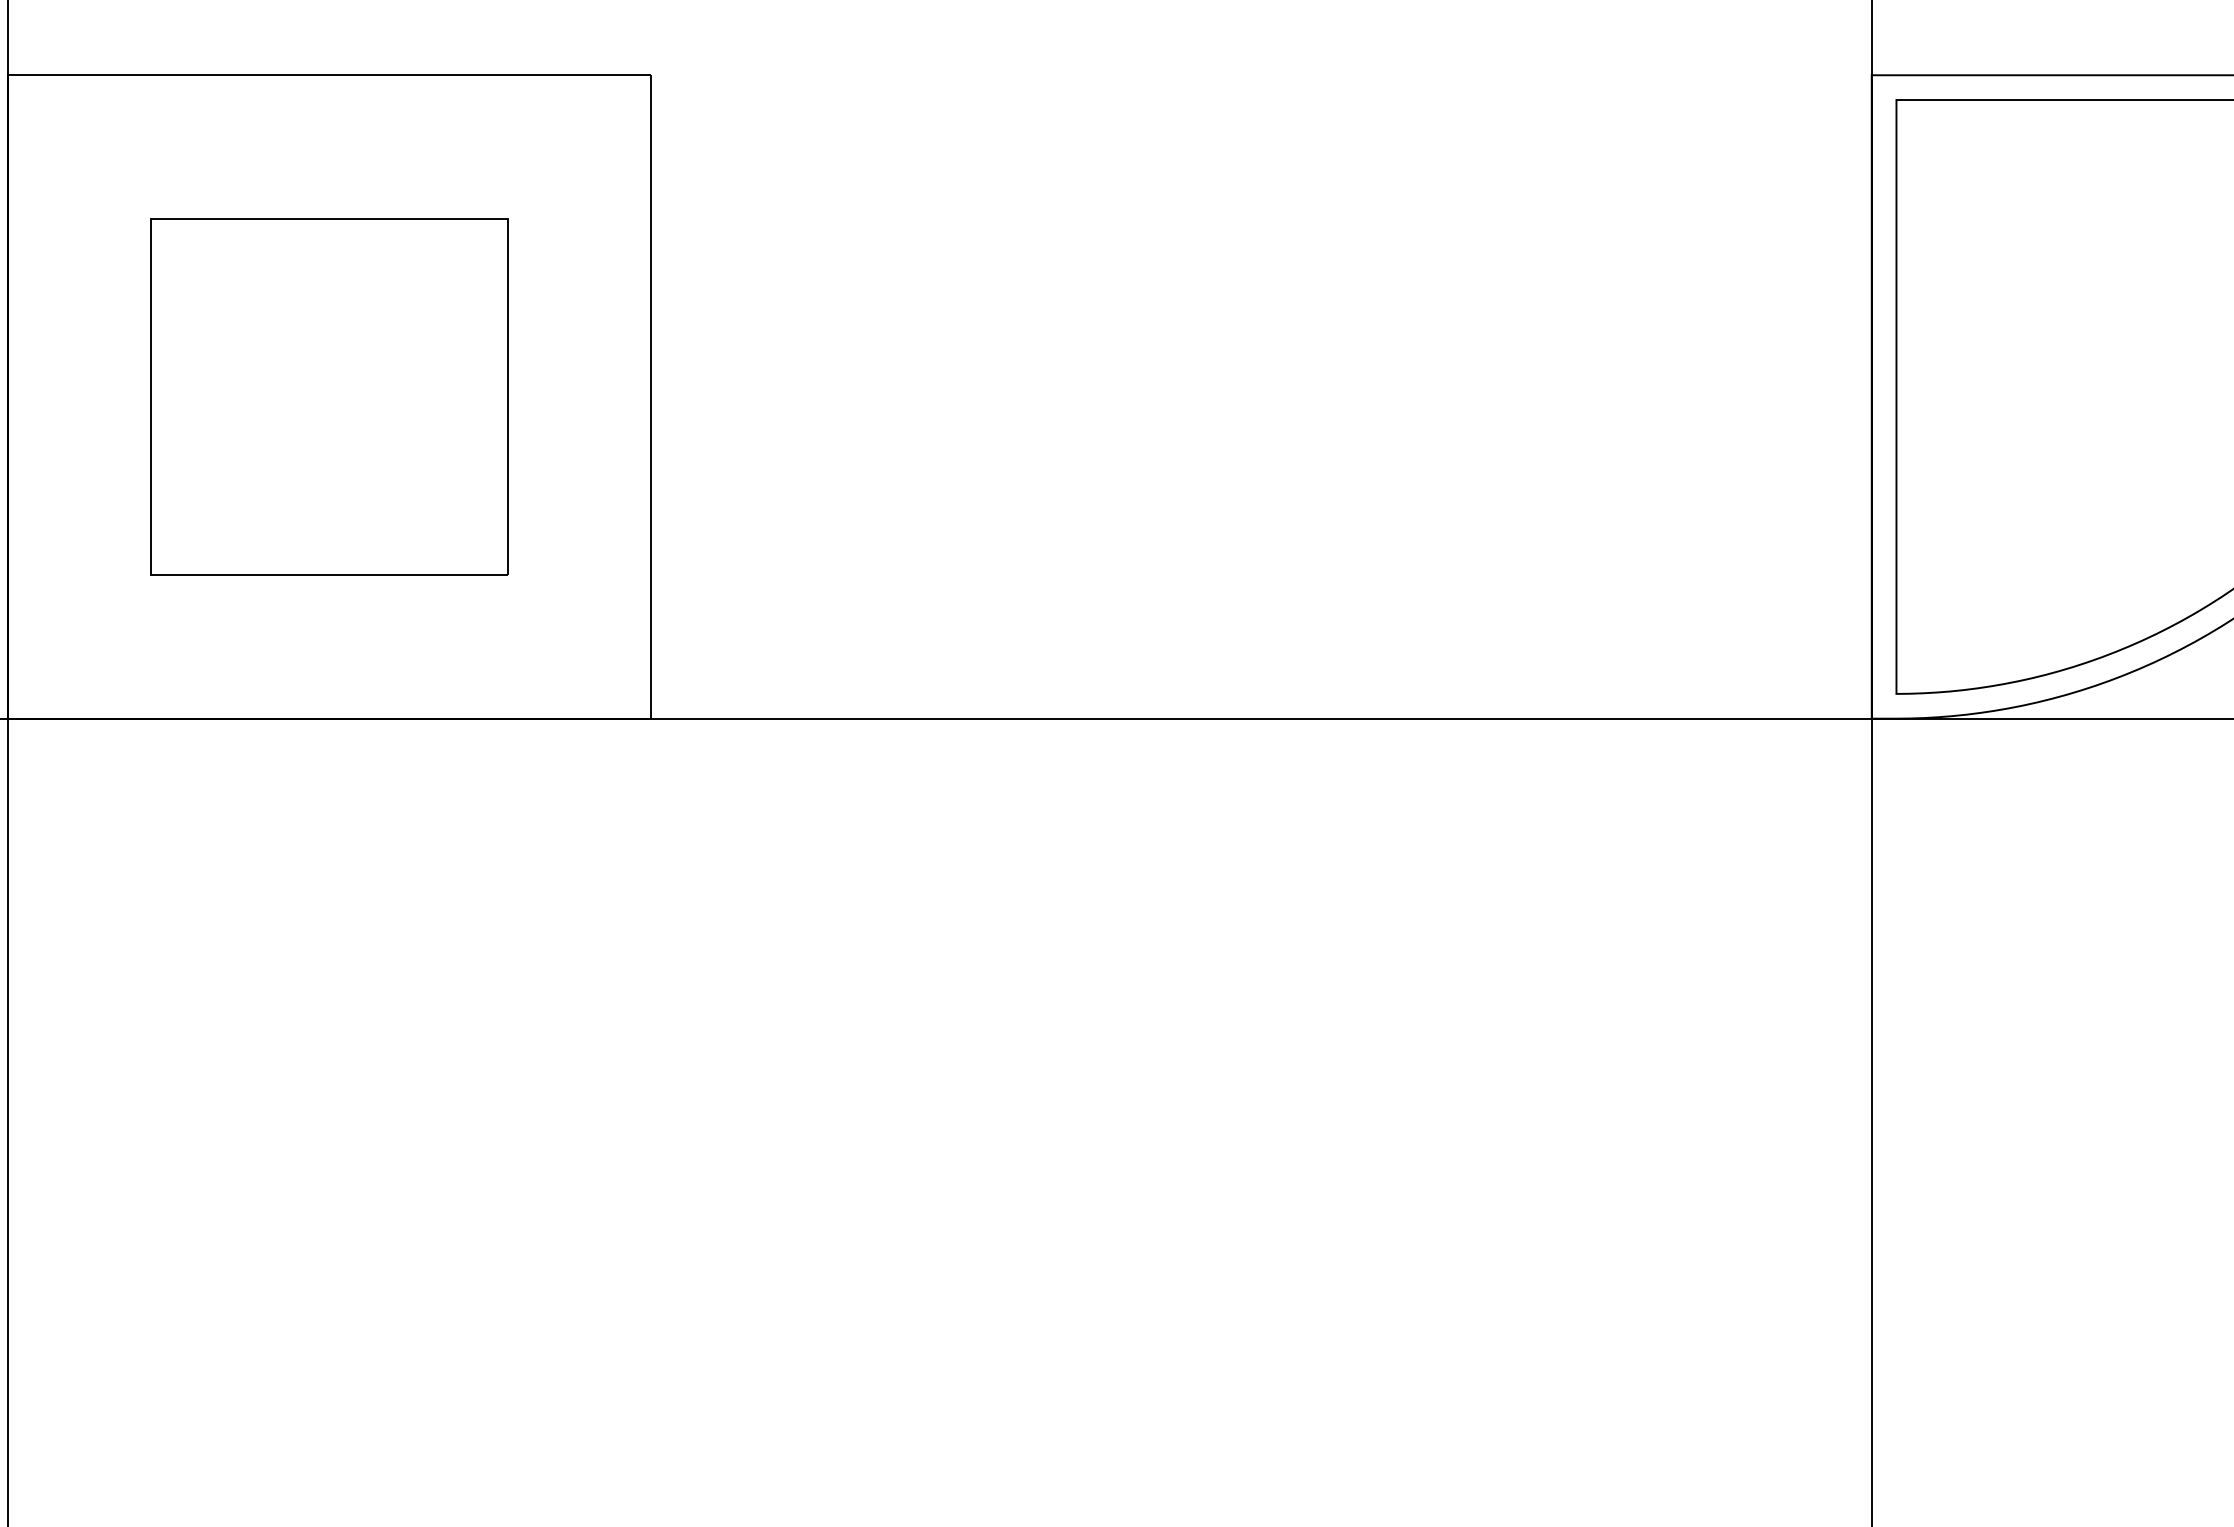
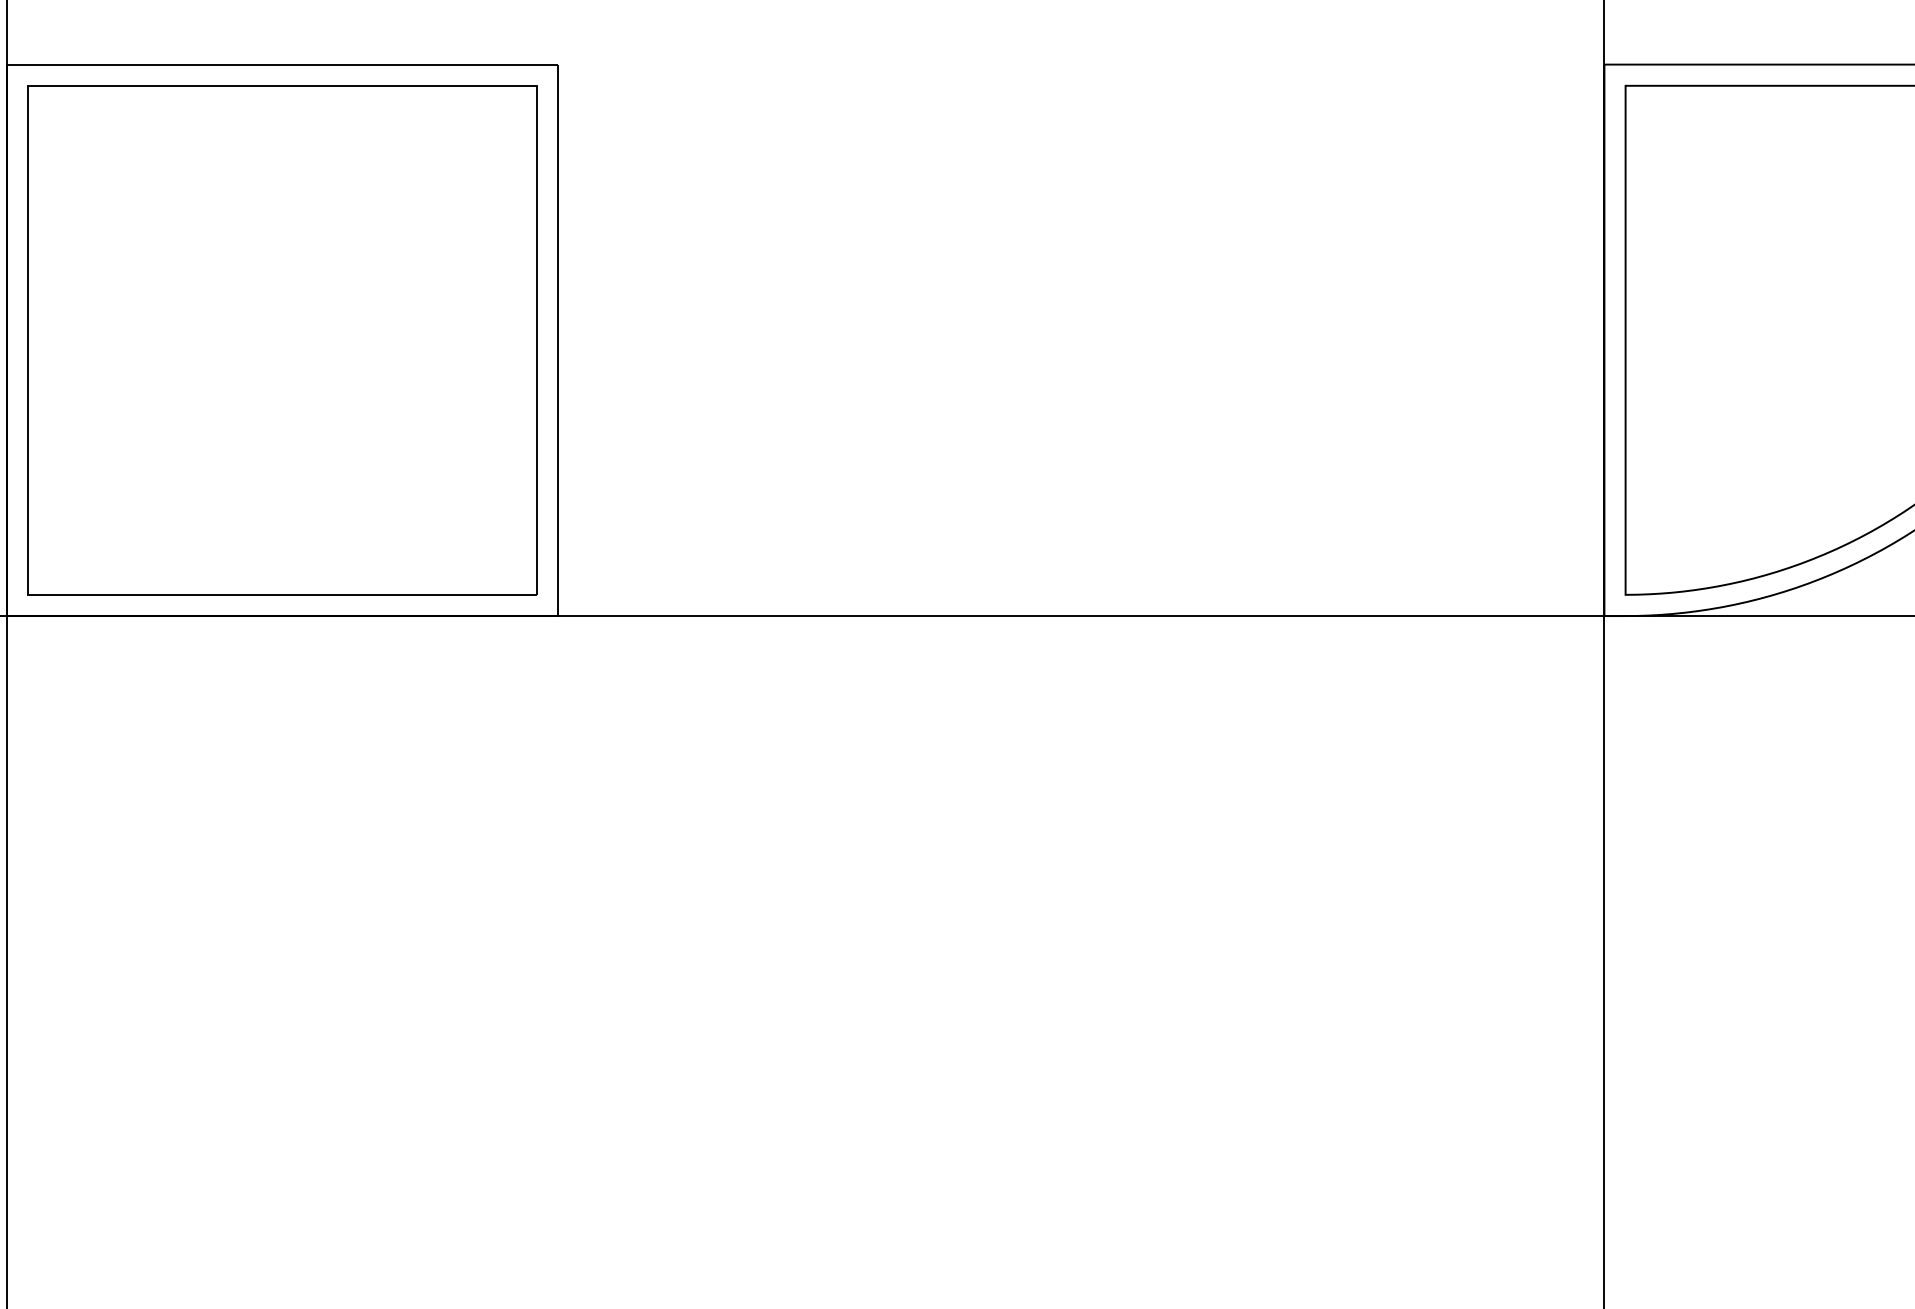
part: (329, 397) -> (282, 340), size x1.67

